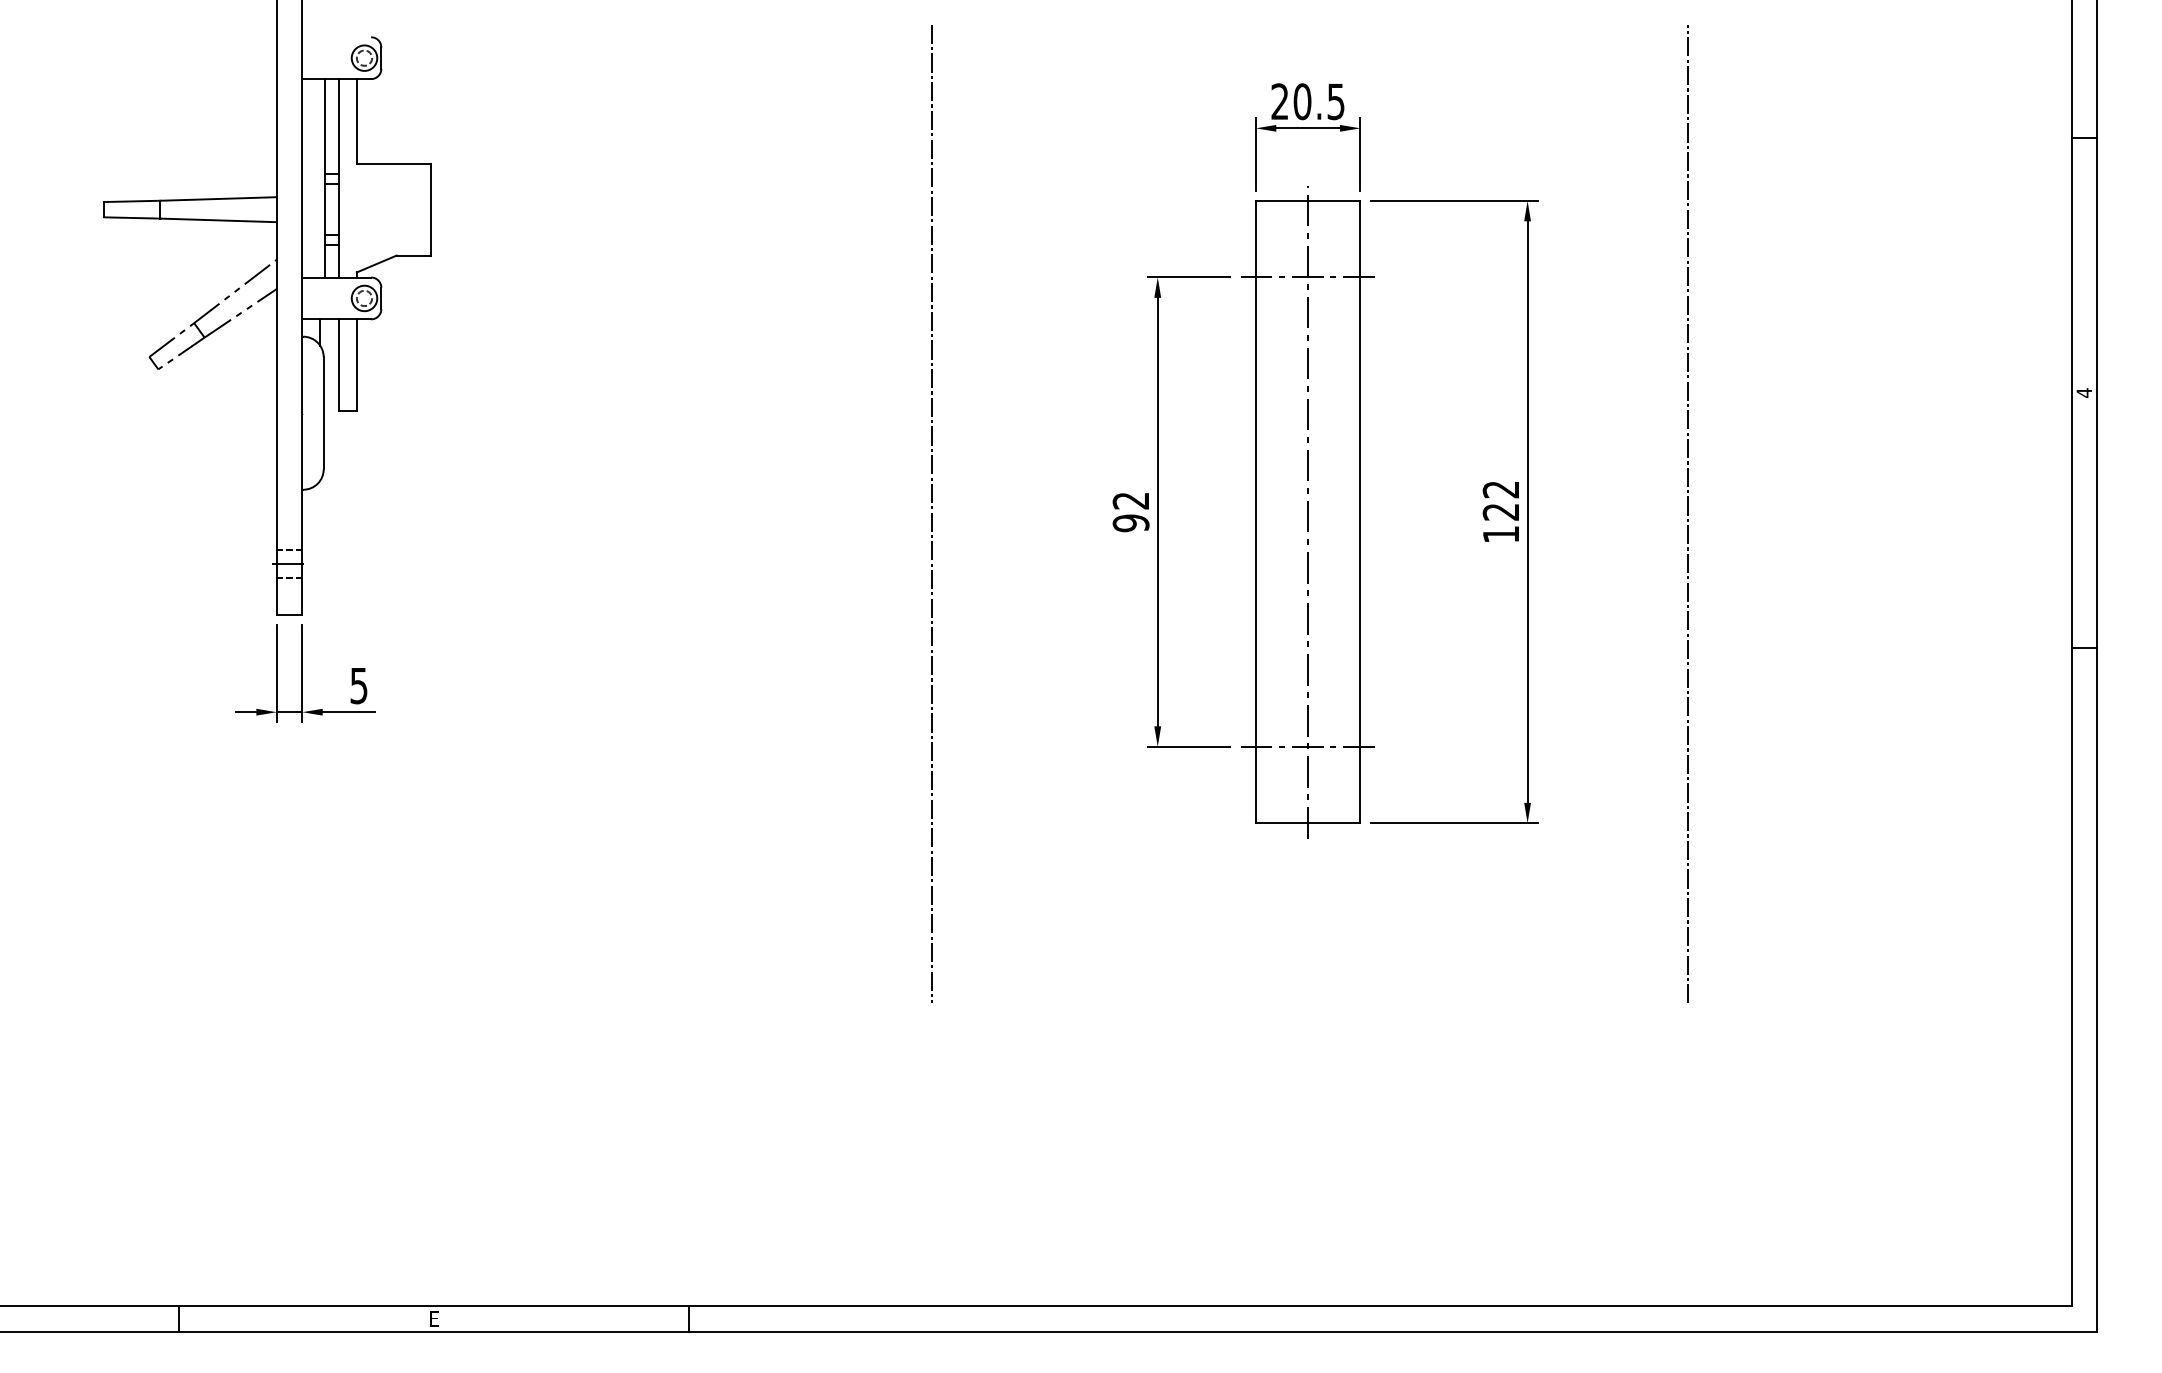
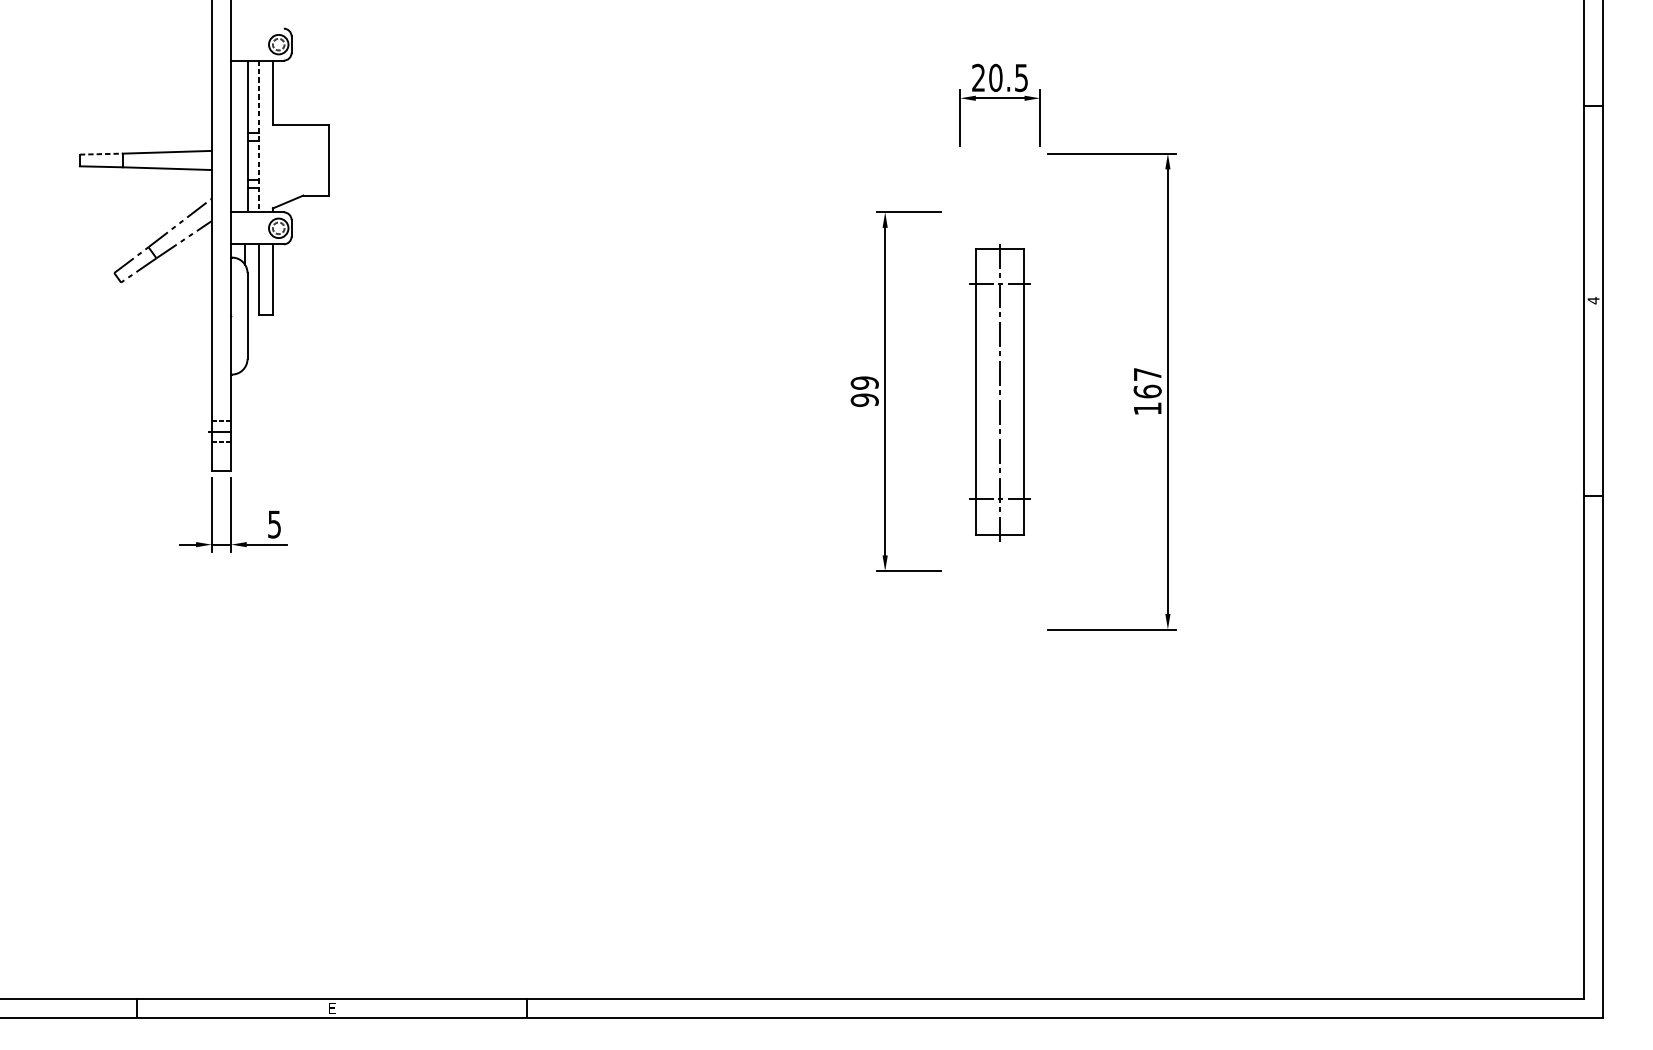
line: (339, 178) -> (259, 136), solid -> dashed
line: (132, 201) -> (101, 154), solid -> dashed
text: (1130, 500) -> (864, 382), 92 -> 99
text: (1500, 500) -> (1147, 382), 122 -> 167
part: (1307, 512) -> (999, 391), size x0.6
line: (931, 513) -> (712, 392), removed
line: (1687, 513) -> (1290, 392), removed

